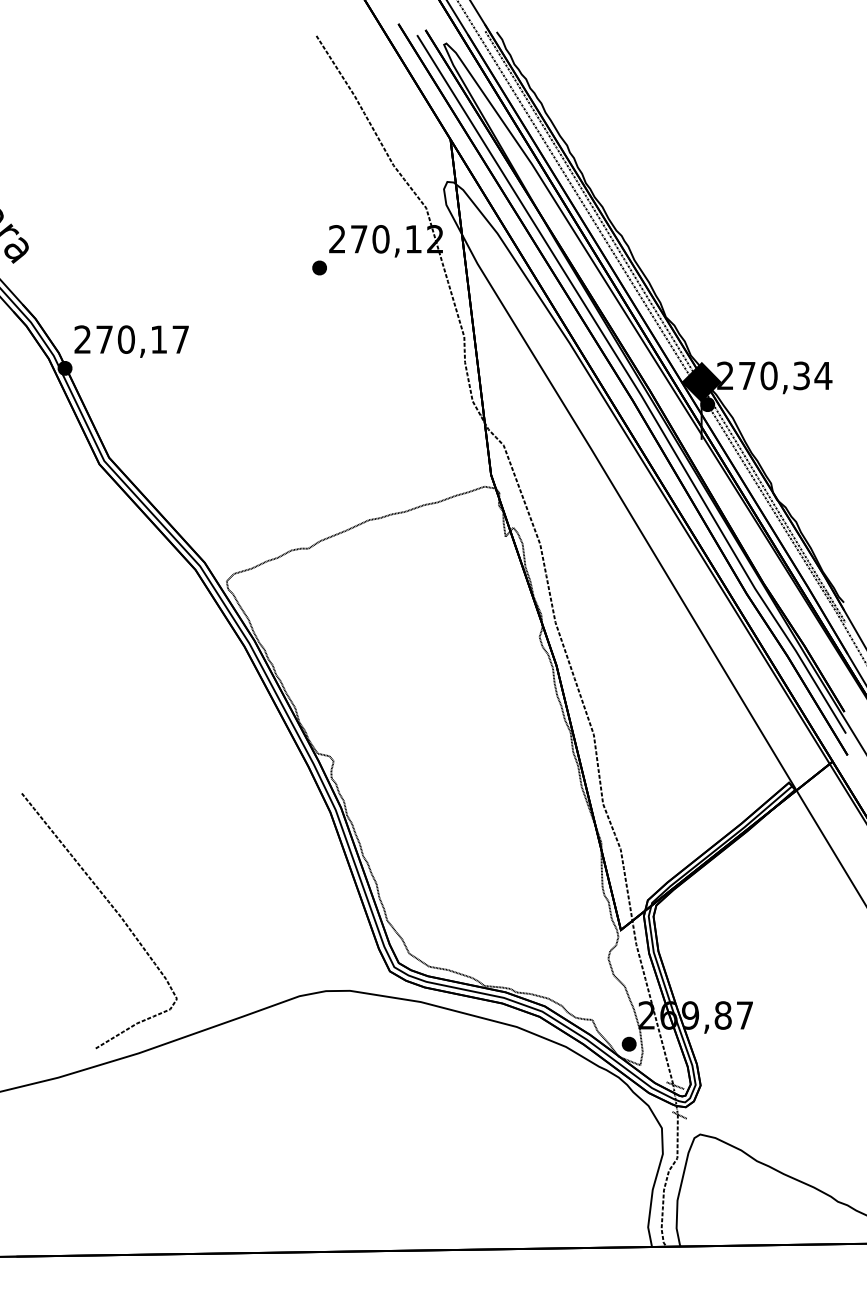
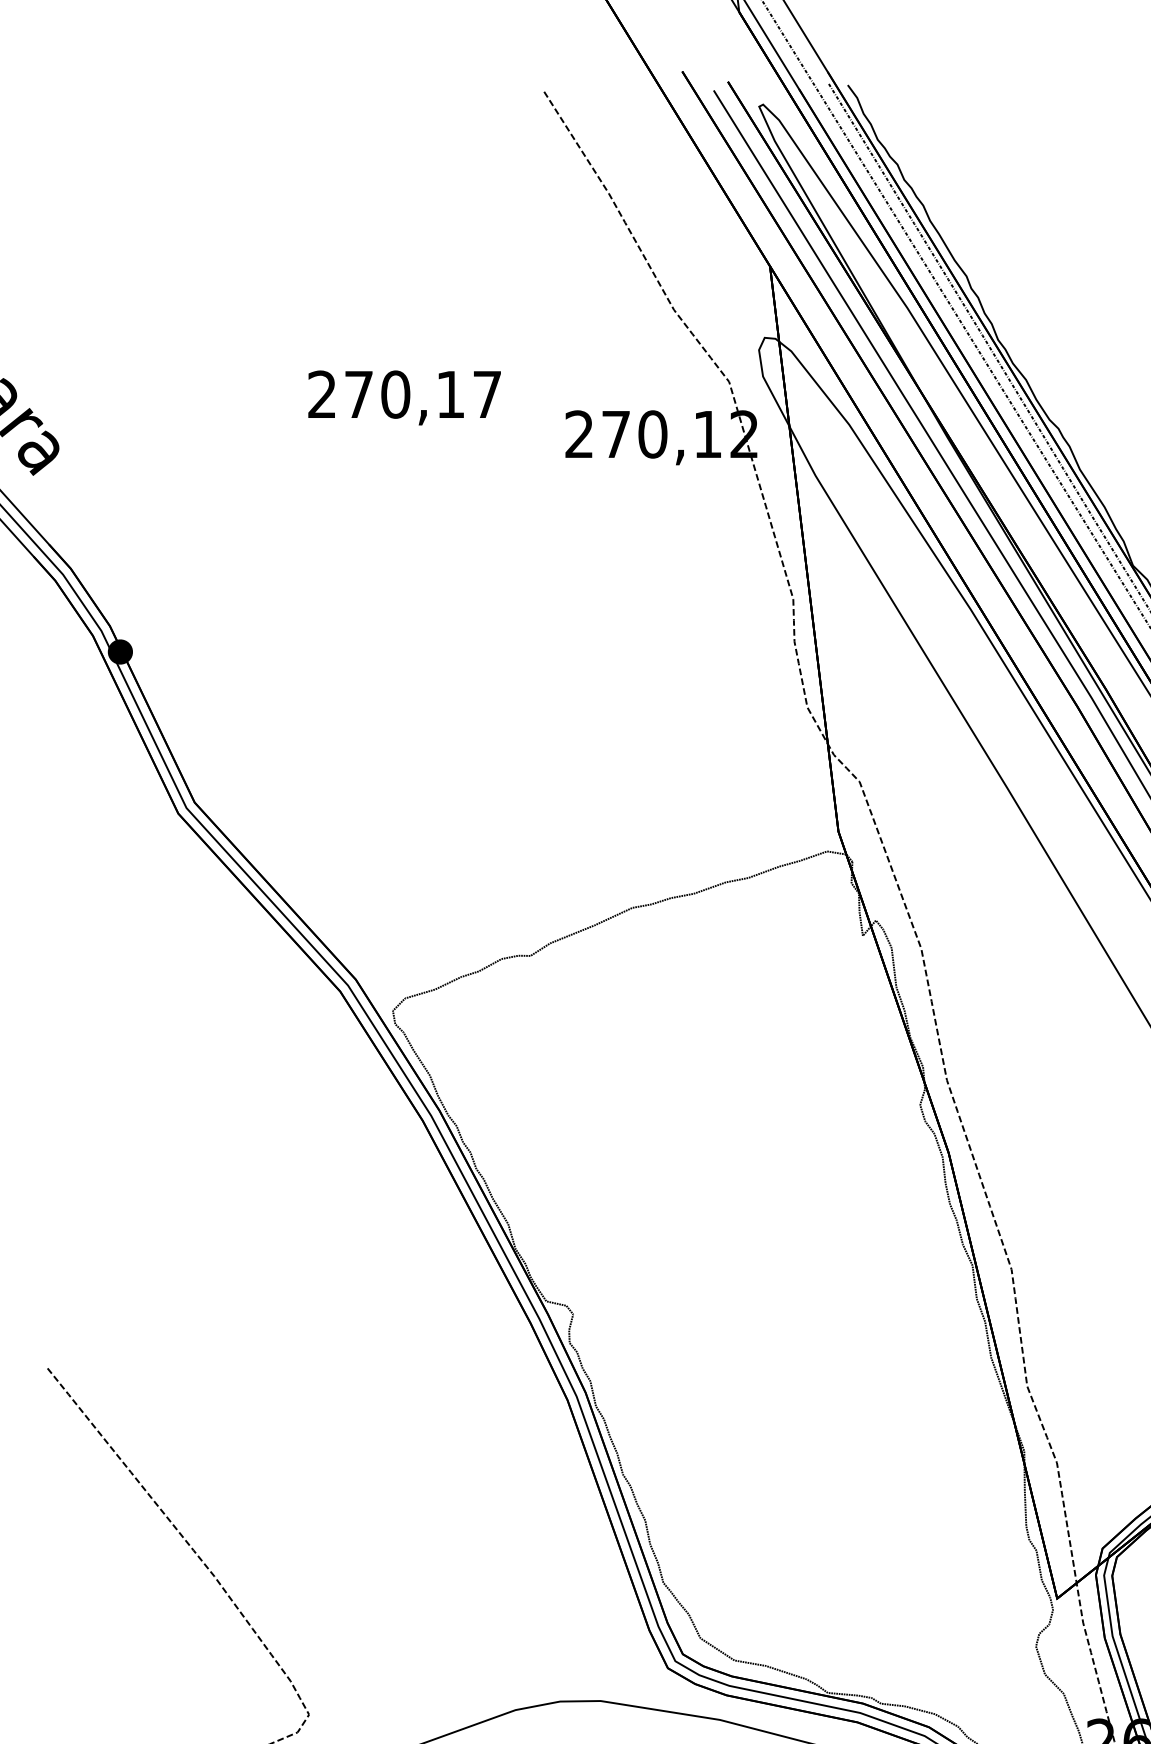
part: (319, 267) -> (549, 482), removed
text: (131, 341) -> (404, 397), moved

